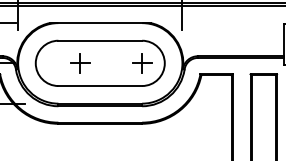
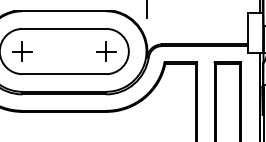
part: (80, 63) -> (22, 51), moved

